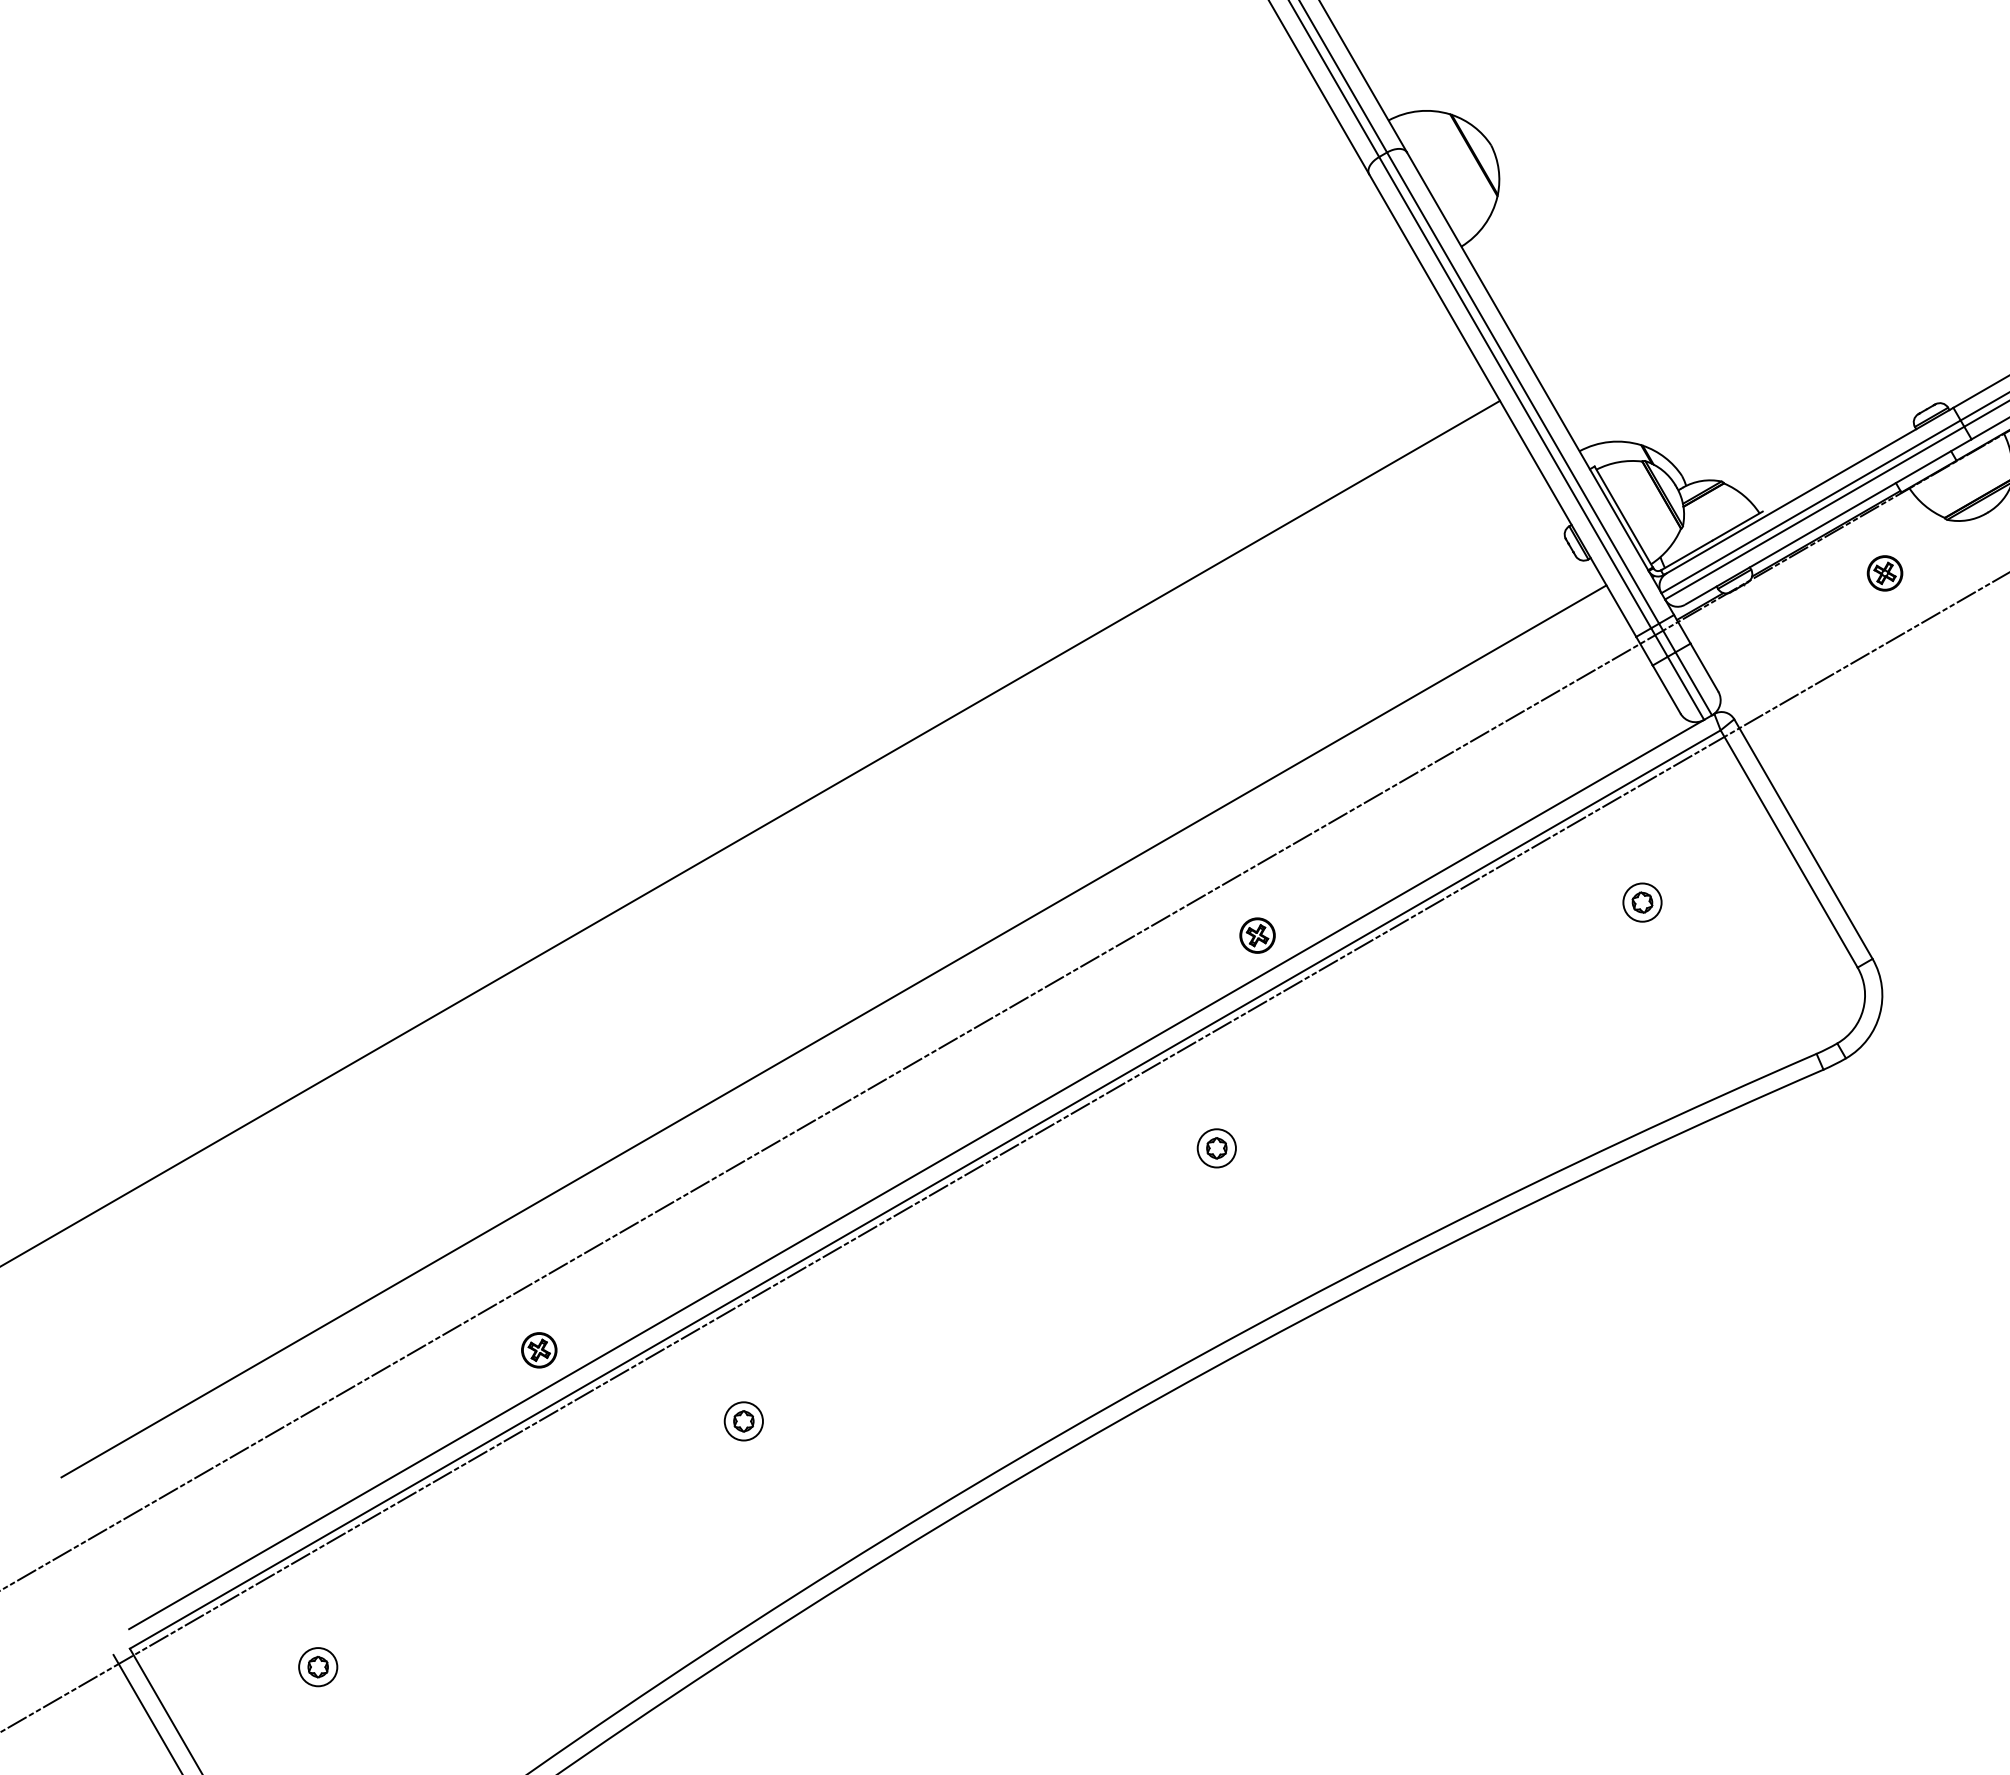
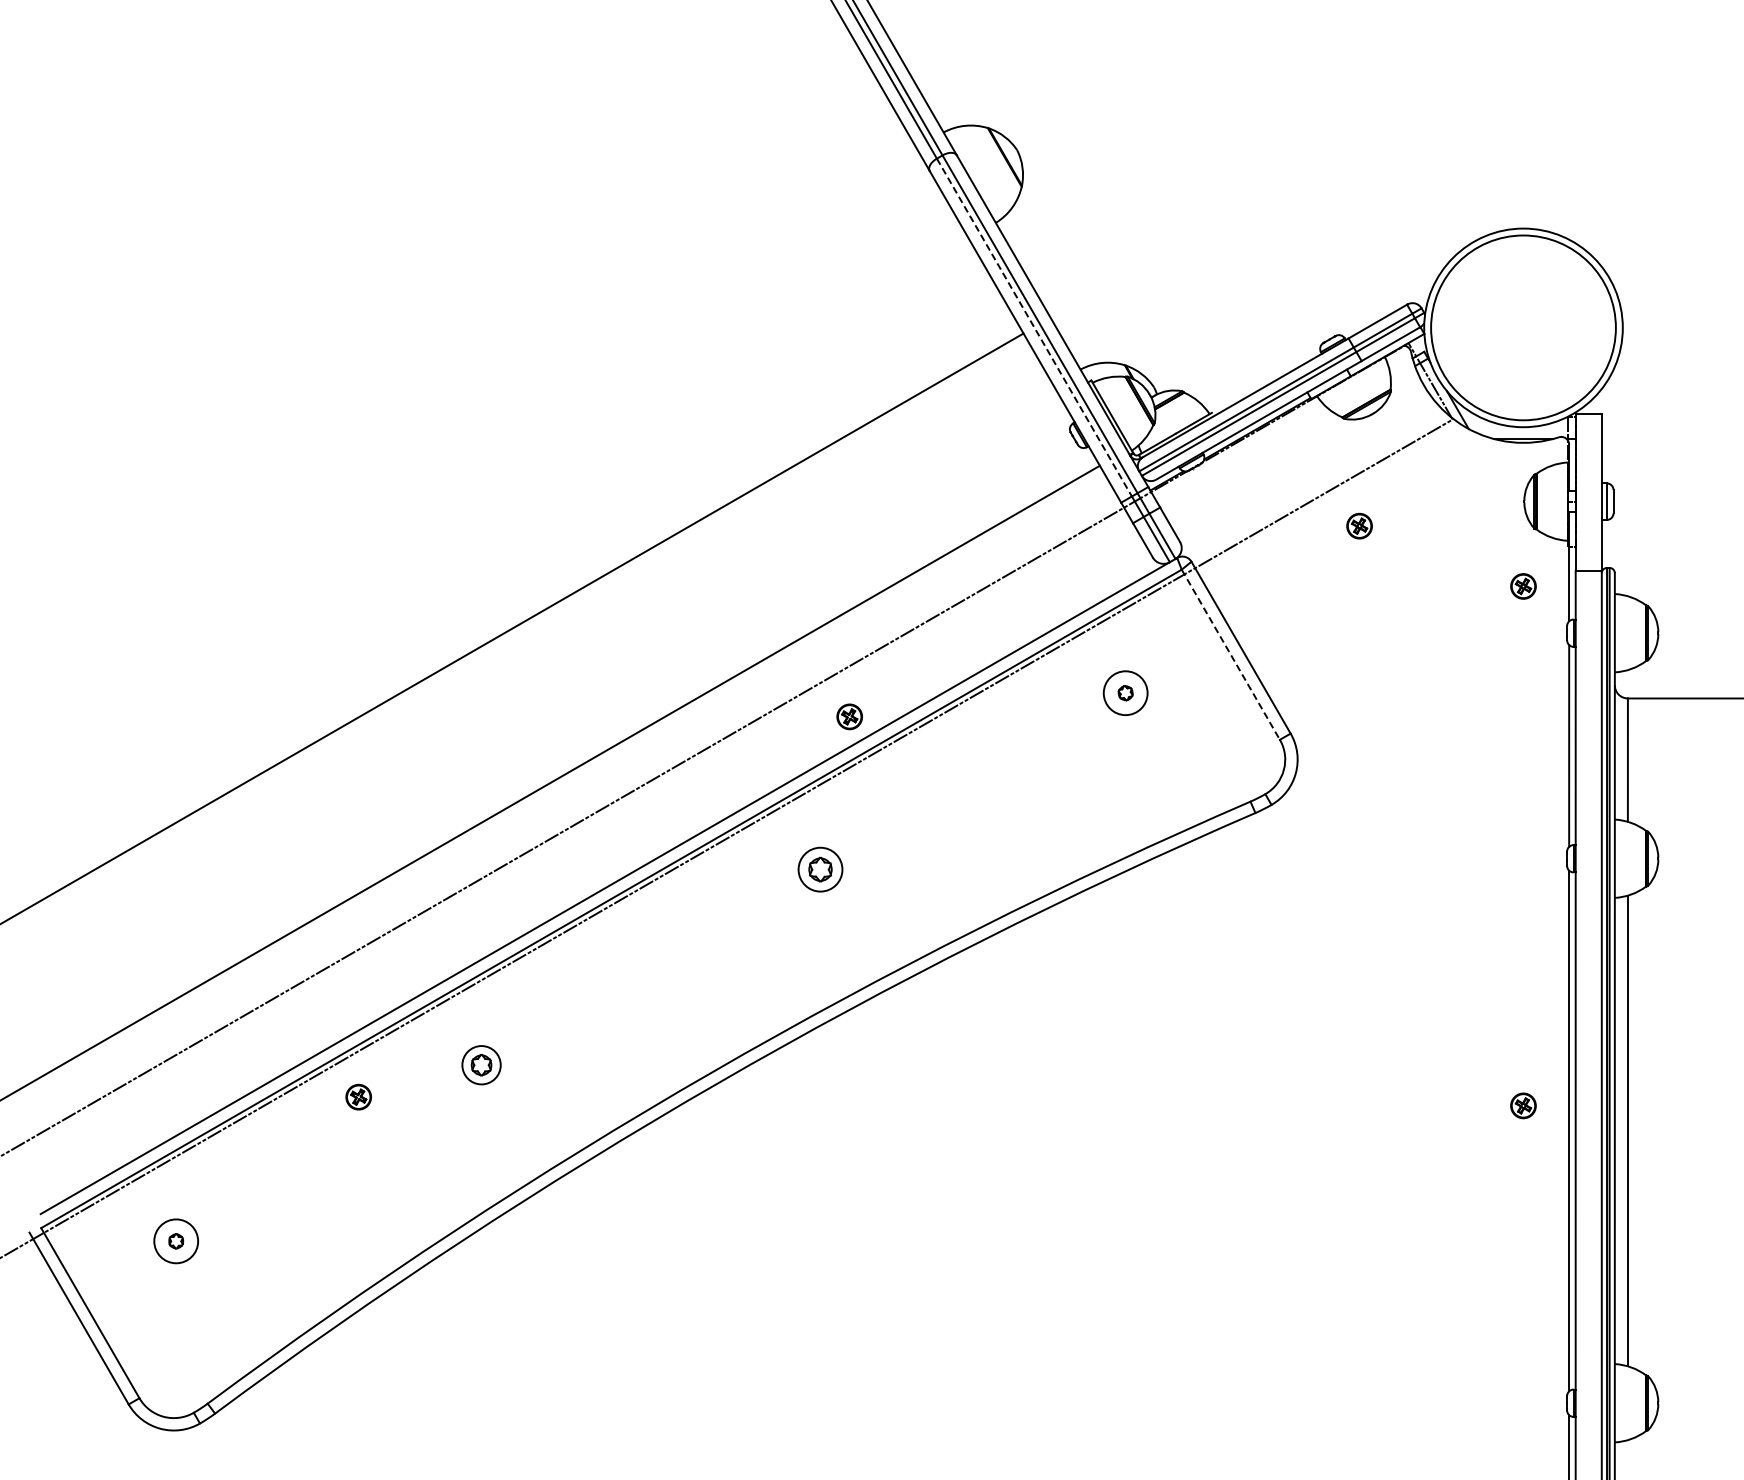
line: (1515, 393) -> (1034, 328), solid -> dashed
part: (1884, 572) -> (1359, 525), moved
line: (1790, 850) -> (1231, 655), solid -> dashed
circle: (1642, 901) -> (1125, 692), size x1.6
part: (1216, 1147) -> (820, 868), size x1.6
part: (538, 1349) -> (358, 1096), moved
part: (742, 1420) -> (480, 1064), size x1.4
circle: (317, 1667) -> (175, 1241), size x1.6

